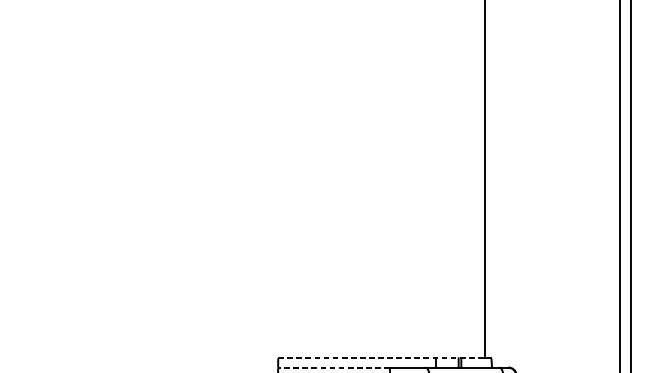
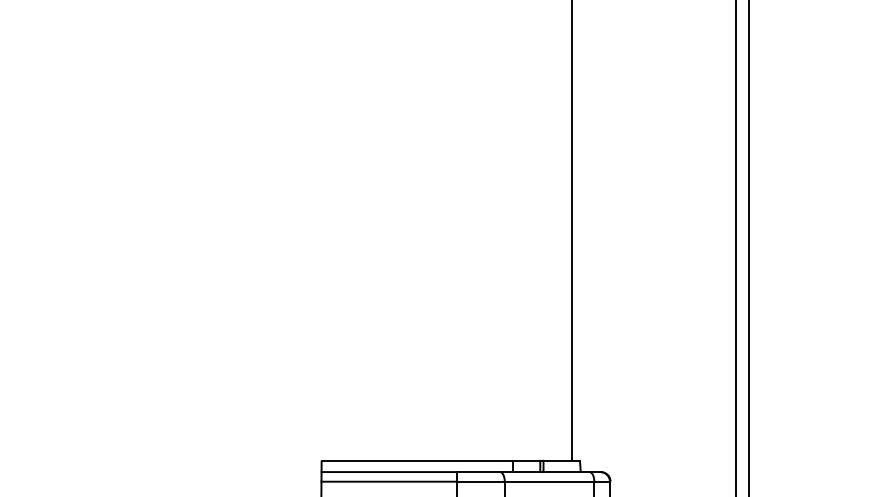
line: (382, 358) -> (447, 460), dashed -> solid
line: (334, 367) -> (389, 472), dashed -> solid

